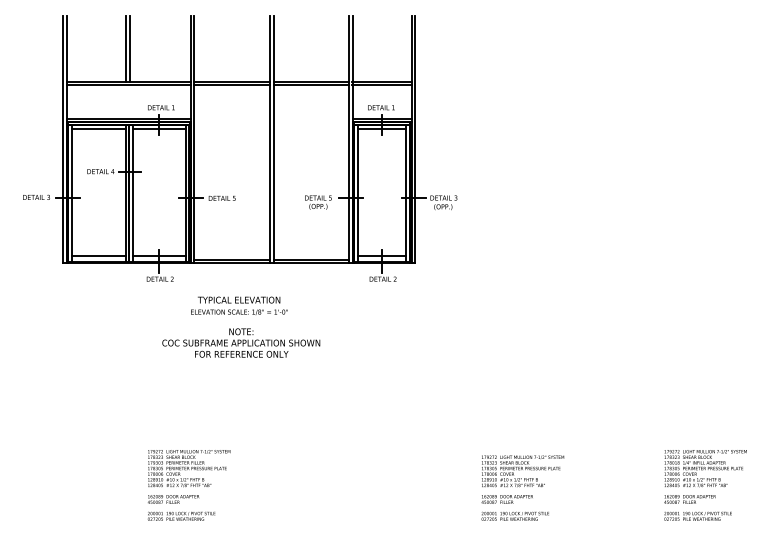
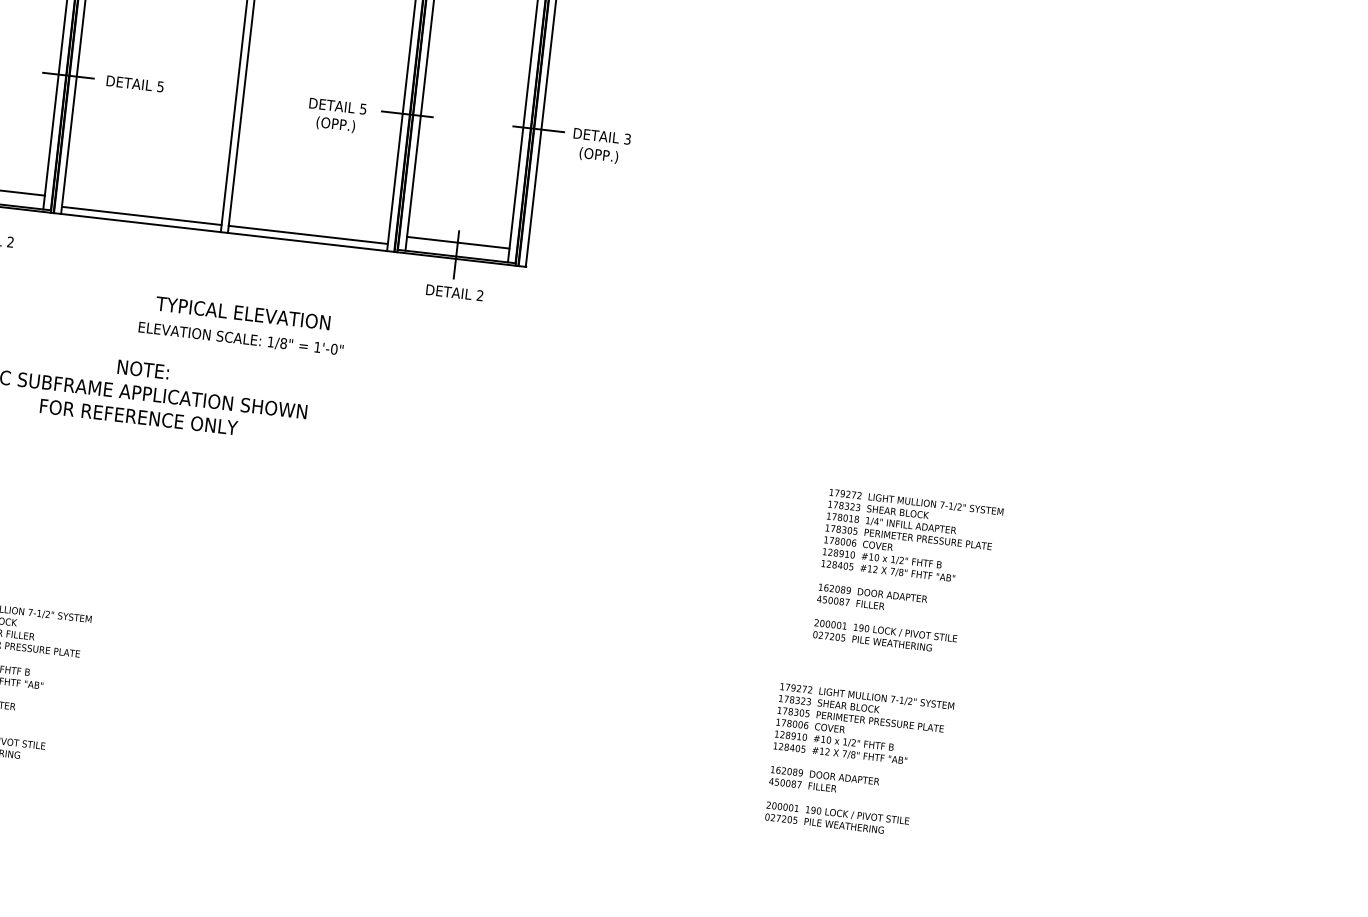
text: (239, 305) -> (242, 324), moved
text: (705, 485) -> (908, 573), moved
text: (522, 487) -> (859, 759), moved

